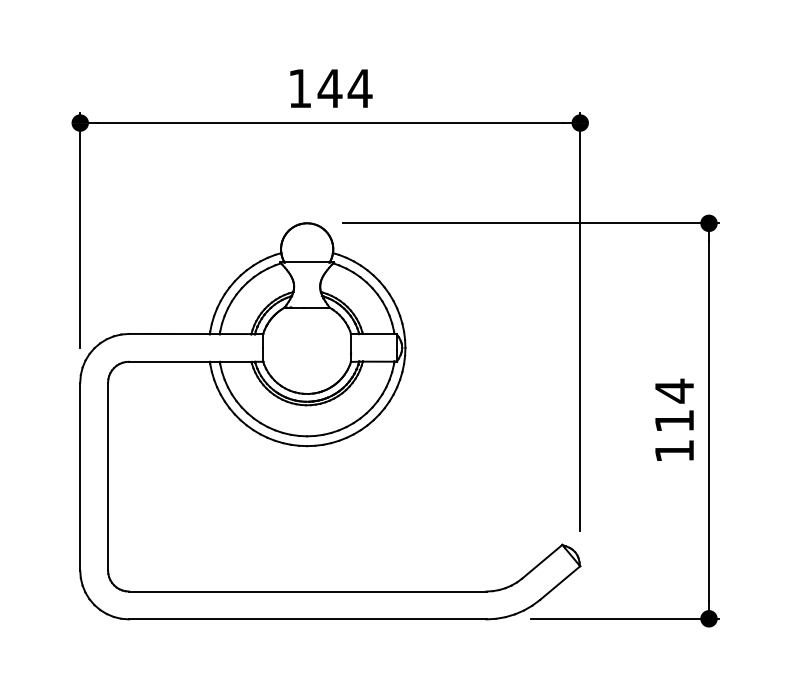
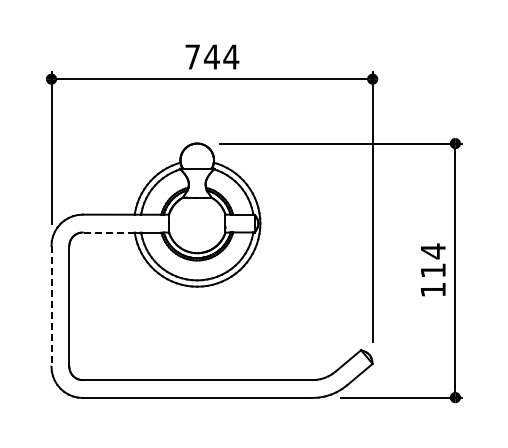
text: (299, 87) -> (192, 56), 144 -> 744
line: (168, 361) -> (108, 232), solid -> dashed
line: (80, 476) -> (51, 306), solid -> dashed

